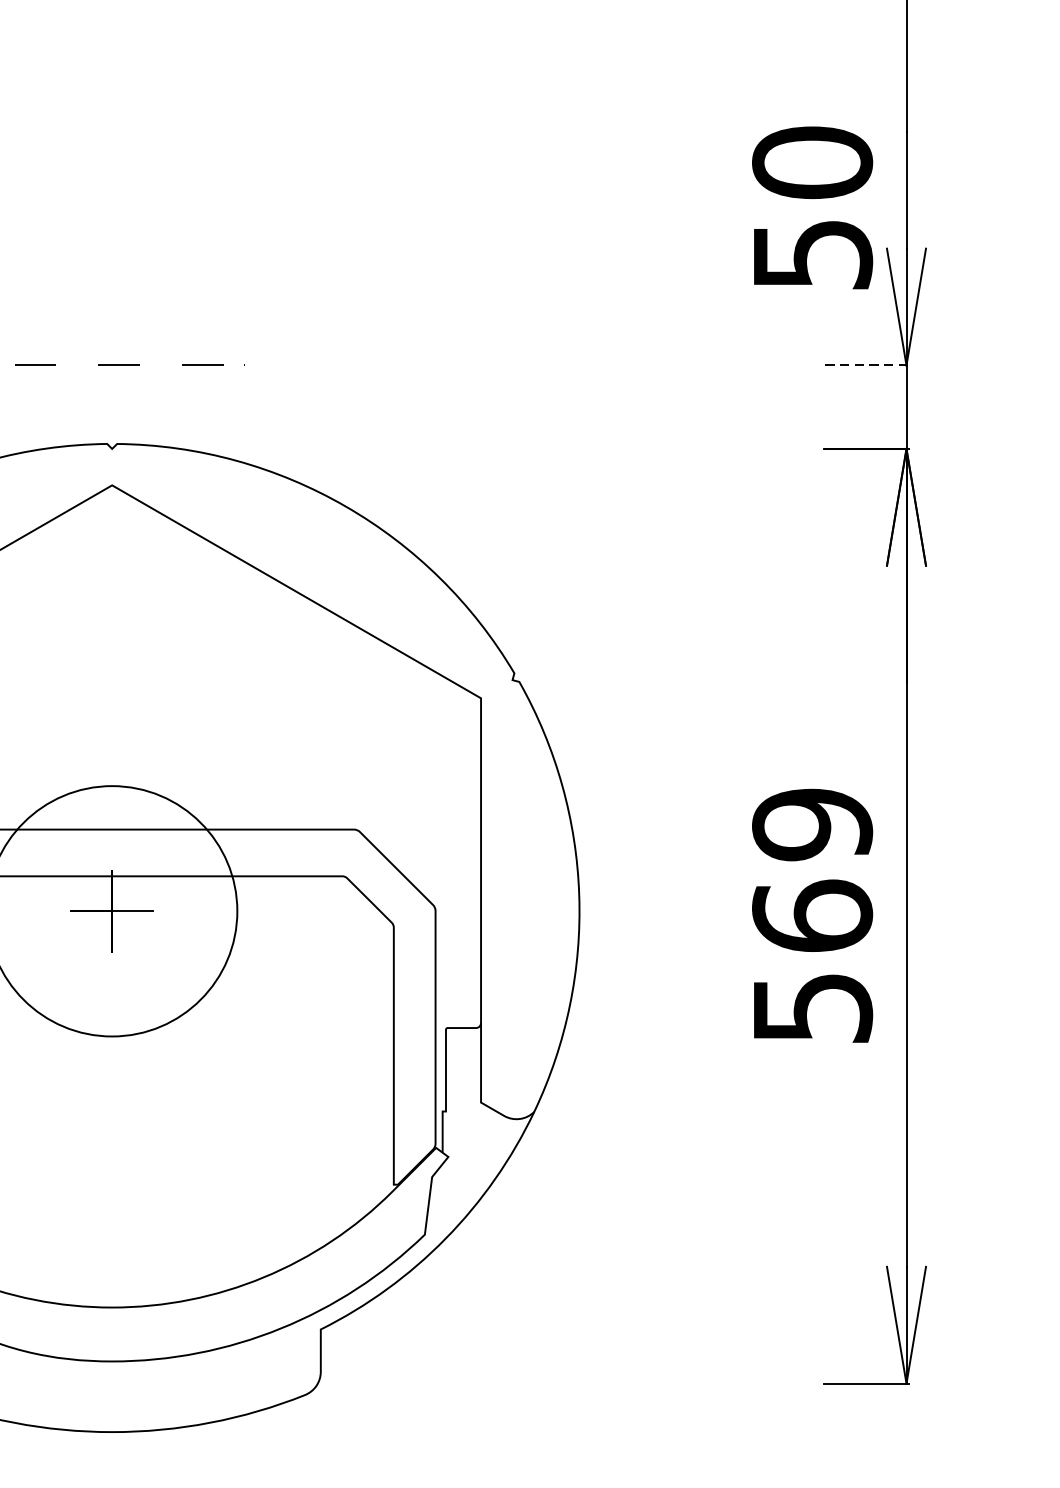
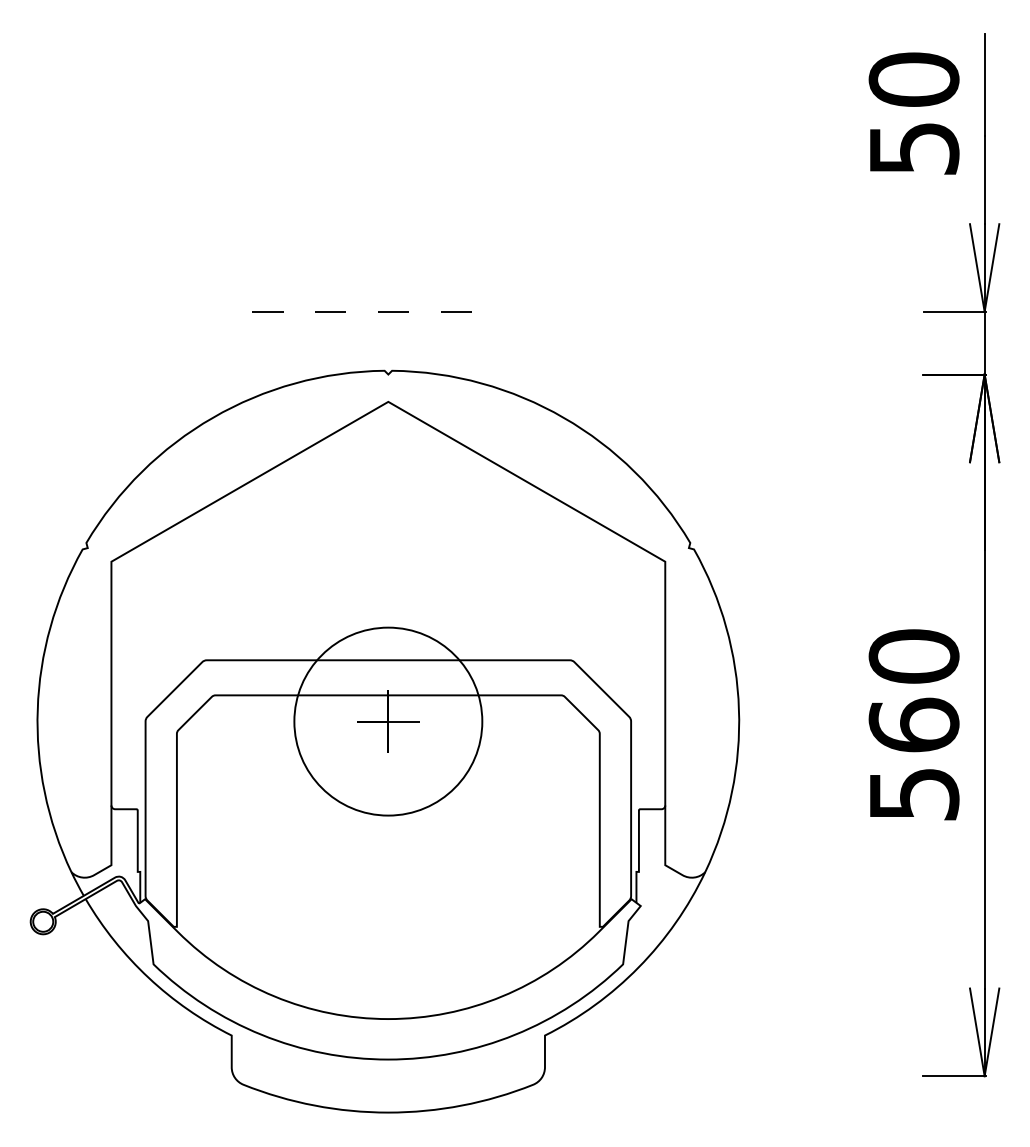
text: (811, 207) -> (913, 113), moved
line: (867, 364) -> (955, 311), dashed -> solid
text: (811, 824) -> (913, 656), 569 -> 560

